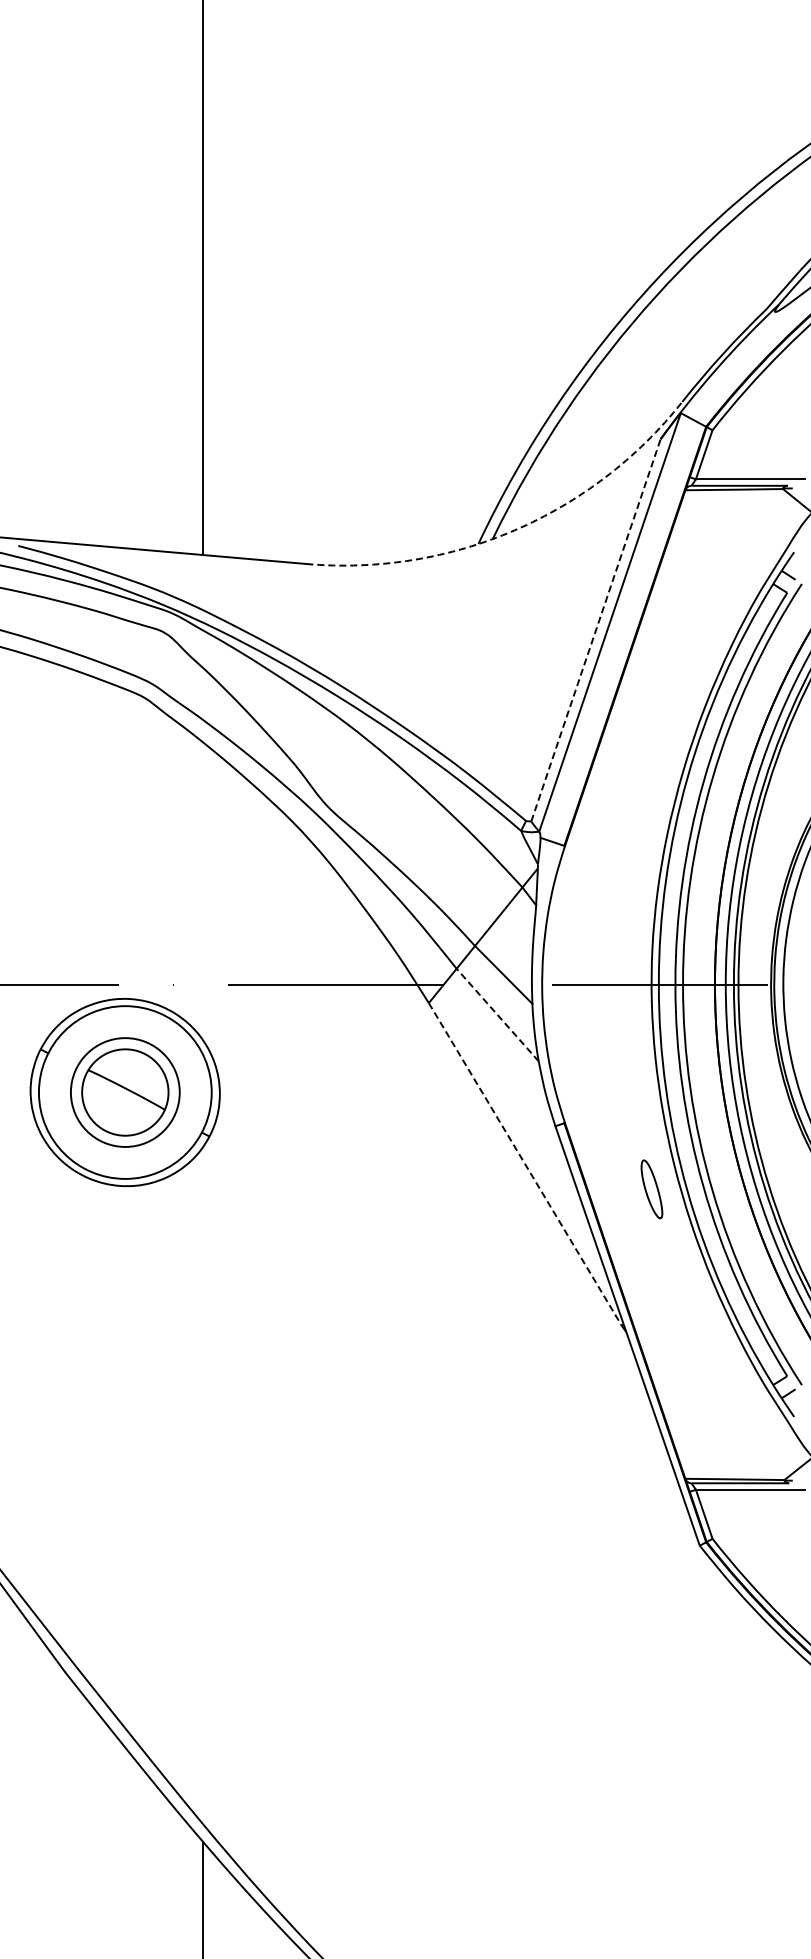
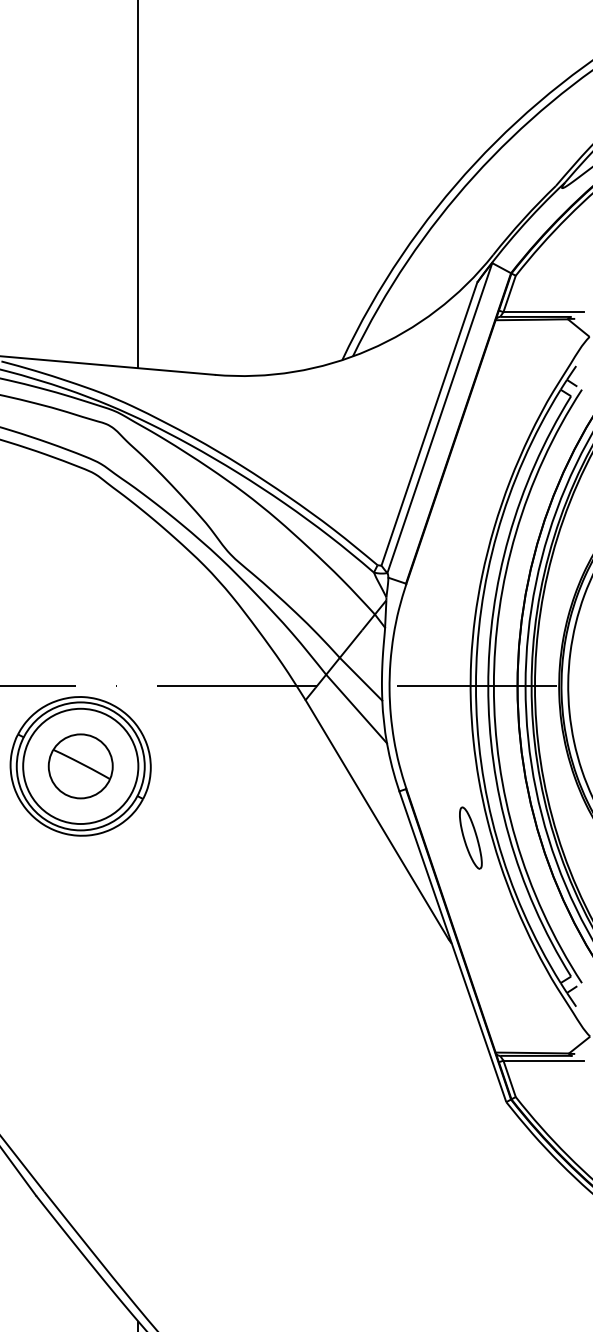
arc: (514, 530) -> (369, 350), dashed -> solid
line: (595, 630) -> (429, 424), dashed -> solid
line: (497, 1015) -> (356, 709), dashed -> solid
circle: (125, 1092) -> (80, 766), size x1.43
line: (525, 1164) -> (377, 819), dashed -> solid
part: (651, 1189) -> (470, 838), size x1.43

